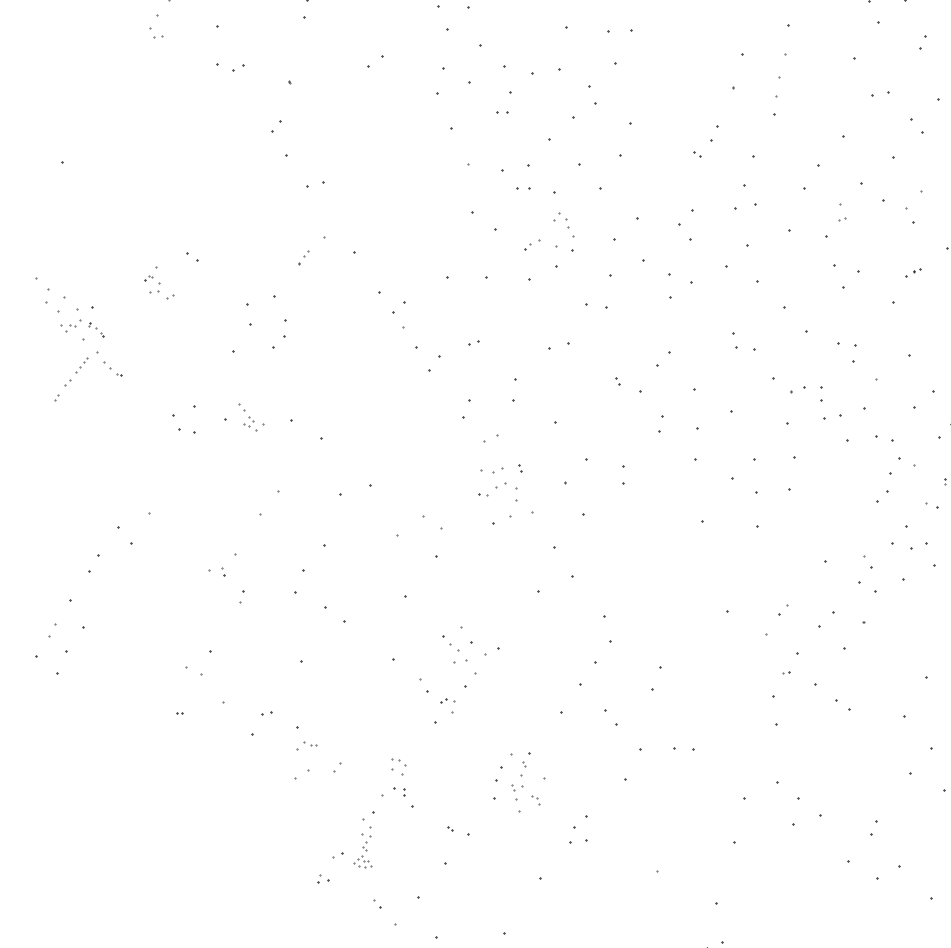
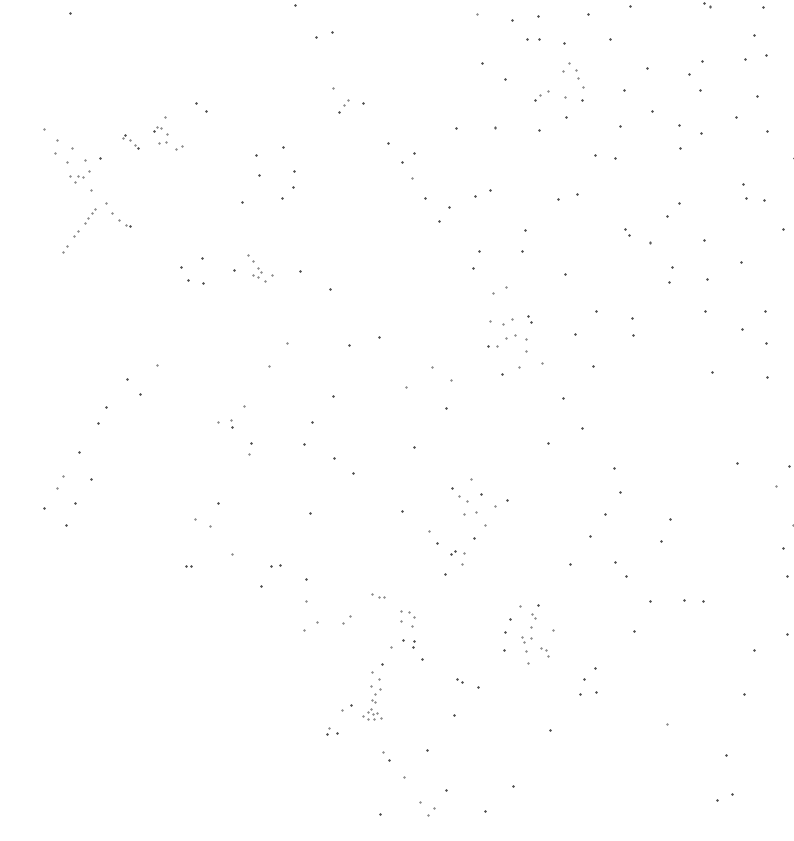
part: (303, 257) -> (343, 106), moved
part: (96, 329) -> (130, 141), moved
part: (473, 342) -> (482, 193), size x1.6
part: (310, 743) -> (378, 595), moved

